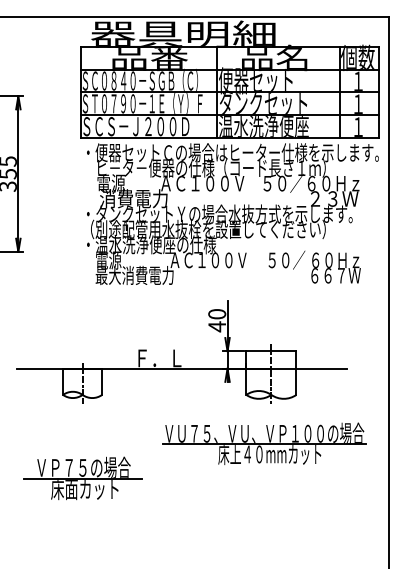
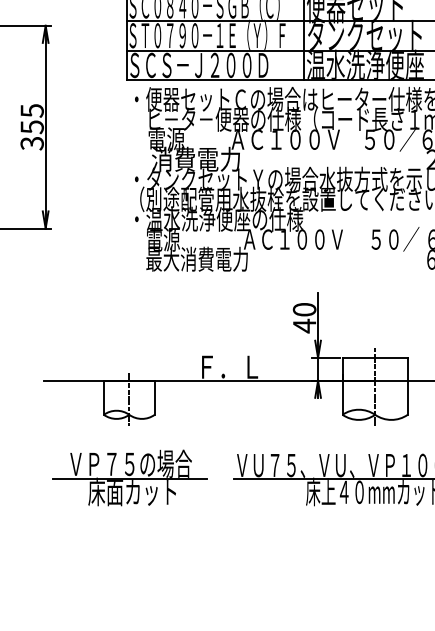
part: (82, 478) -> (129, 478), moved

